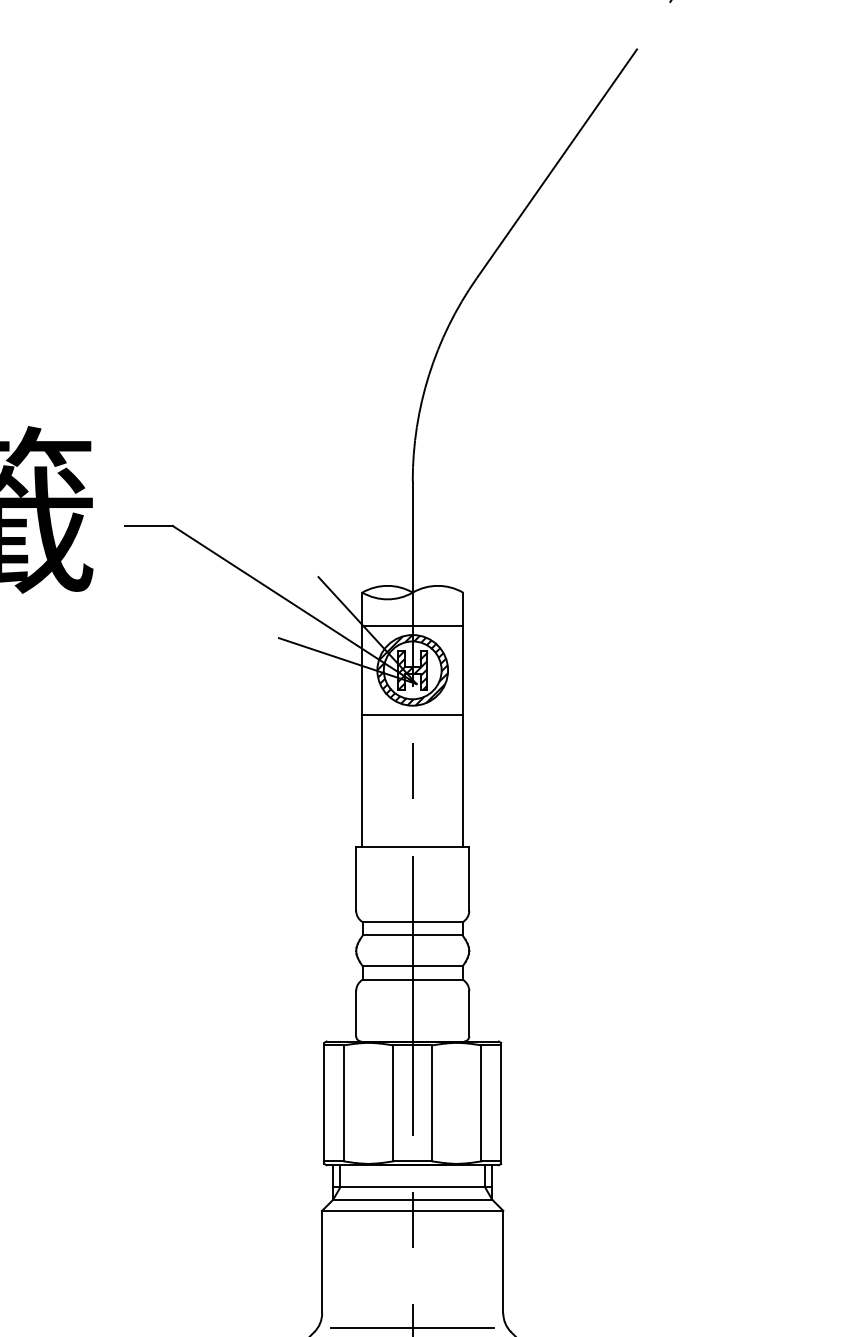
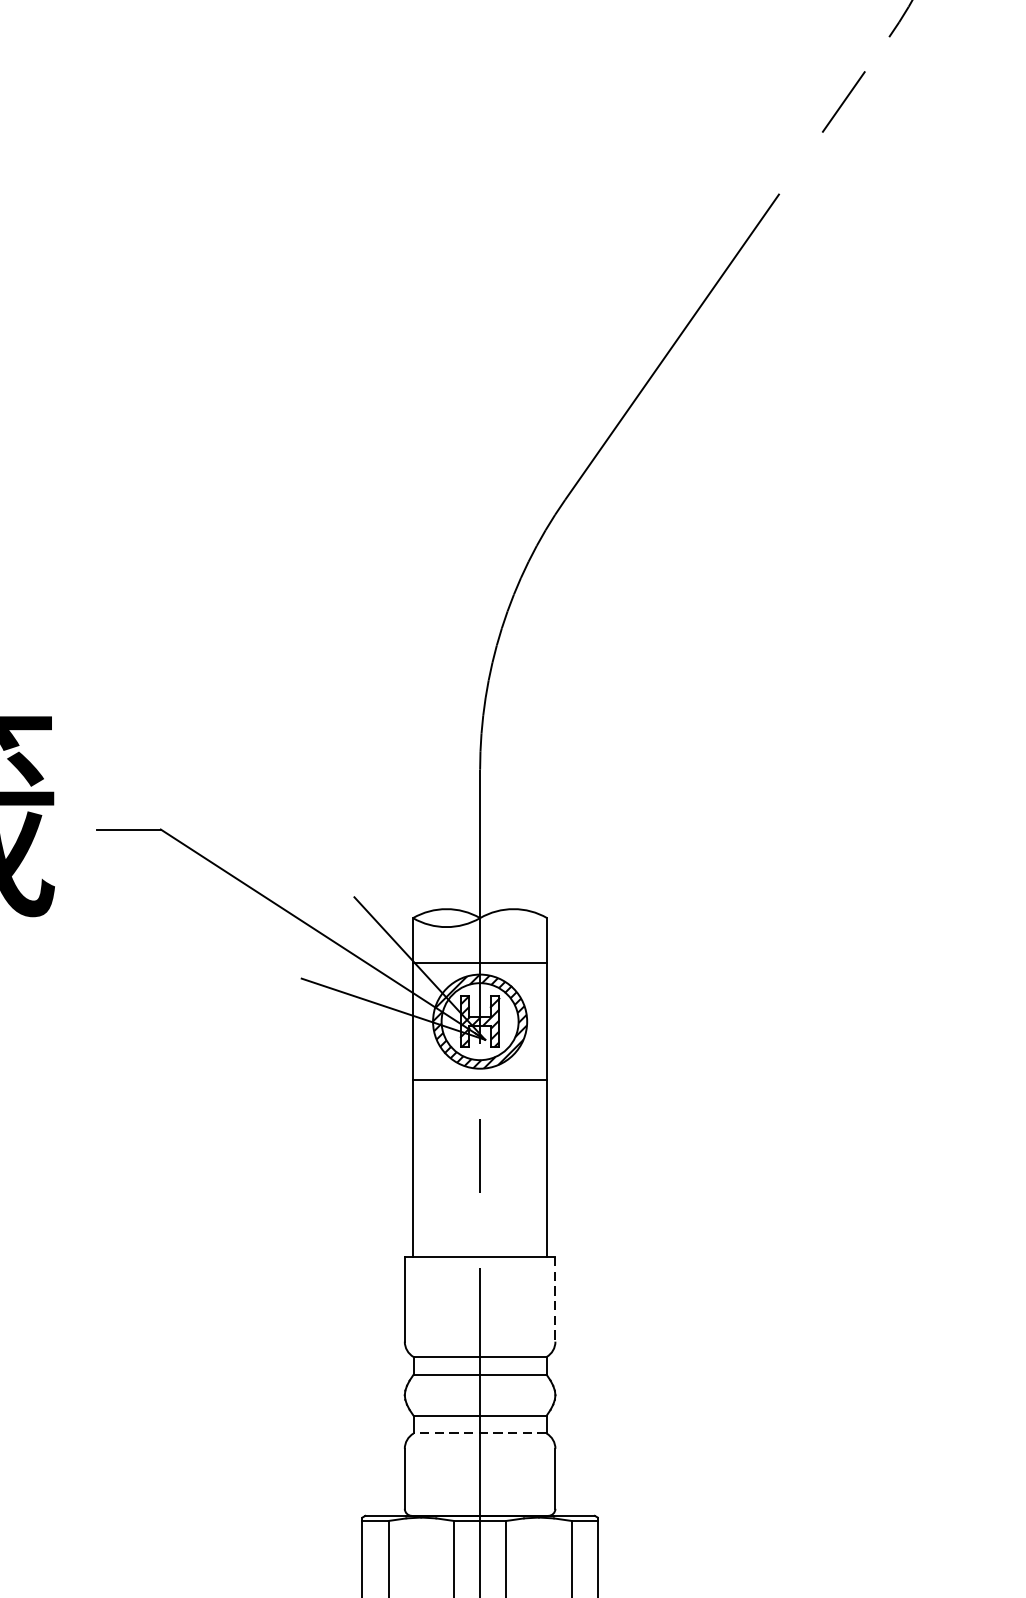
line: (469, 878) -> (555, 1298), solid -> dashed
line: (412, 979) -> (479, 1433), solid -> dashed

